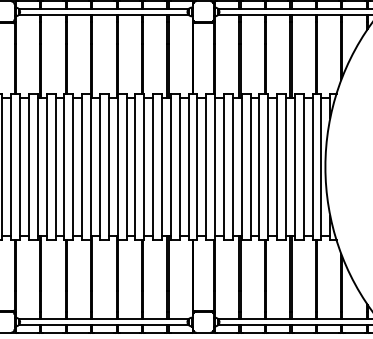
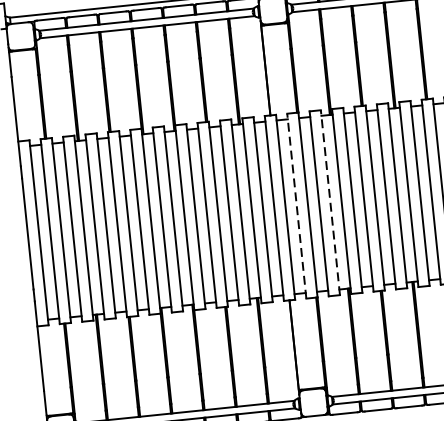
line: (206, 166) -> (297, 205), solid -> dashed
line: (232, 166) -> (329, 202), solid -> dashed

